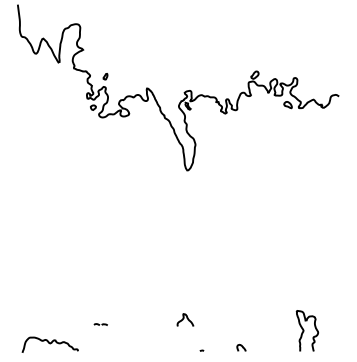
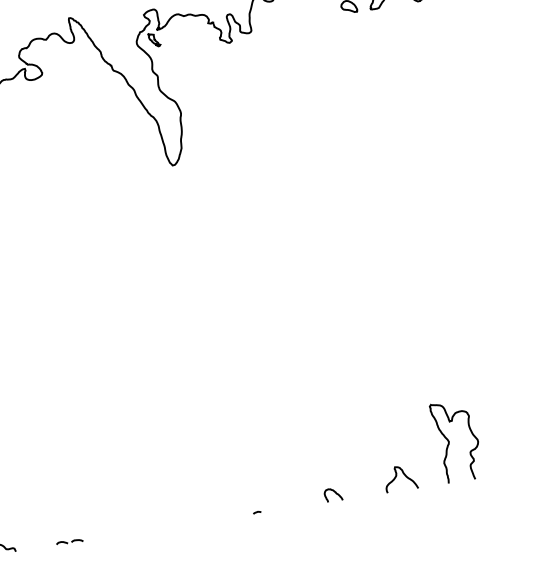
curve: (184, 318) -> (398, 475), moved
line: (100, 324) -> (69, 541), moved

